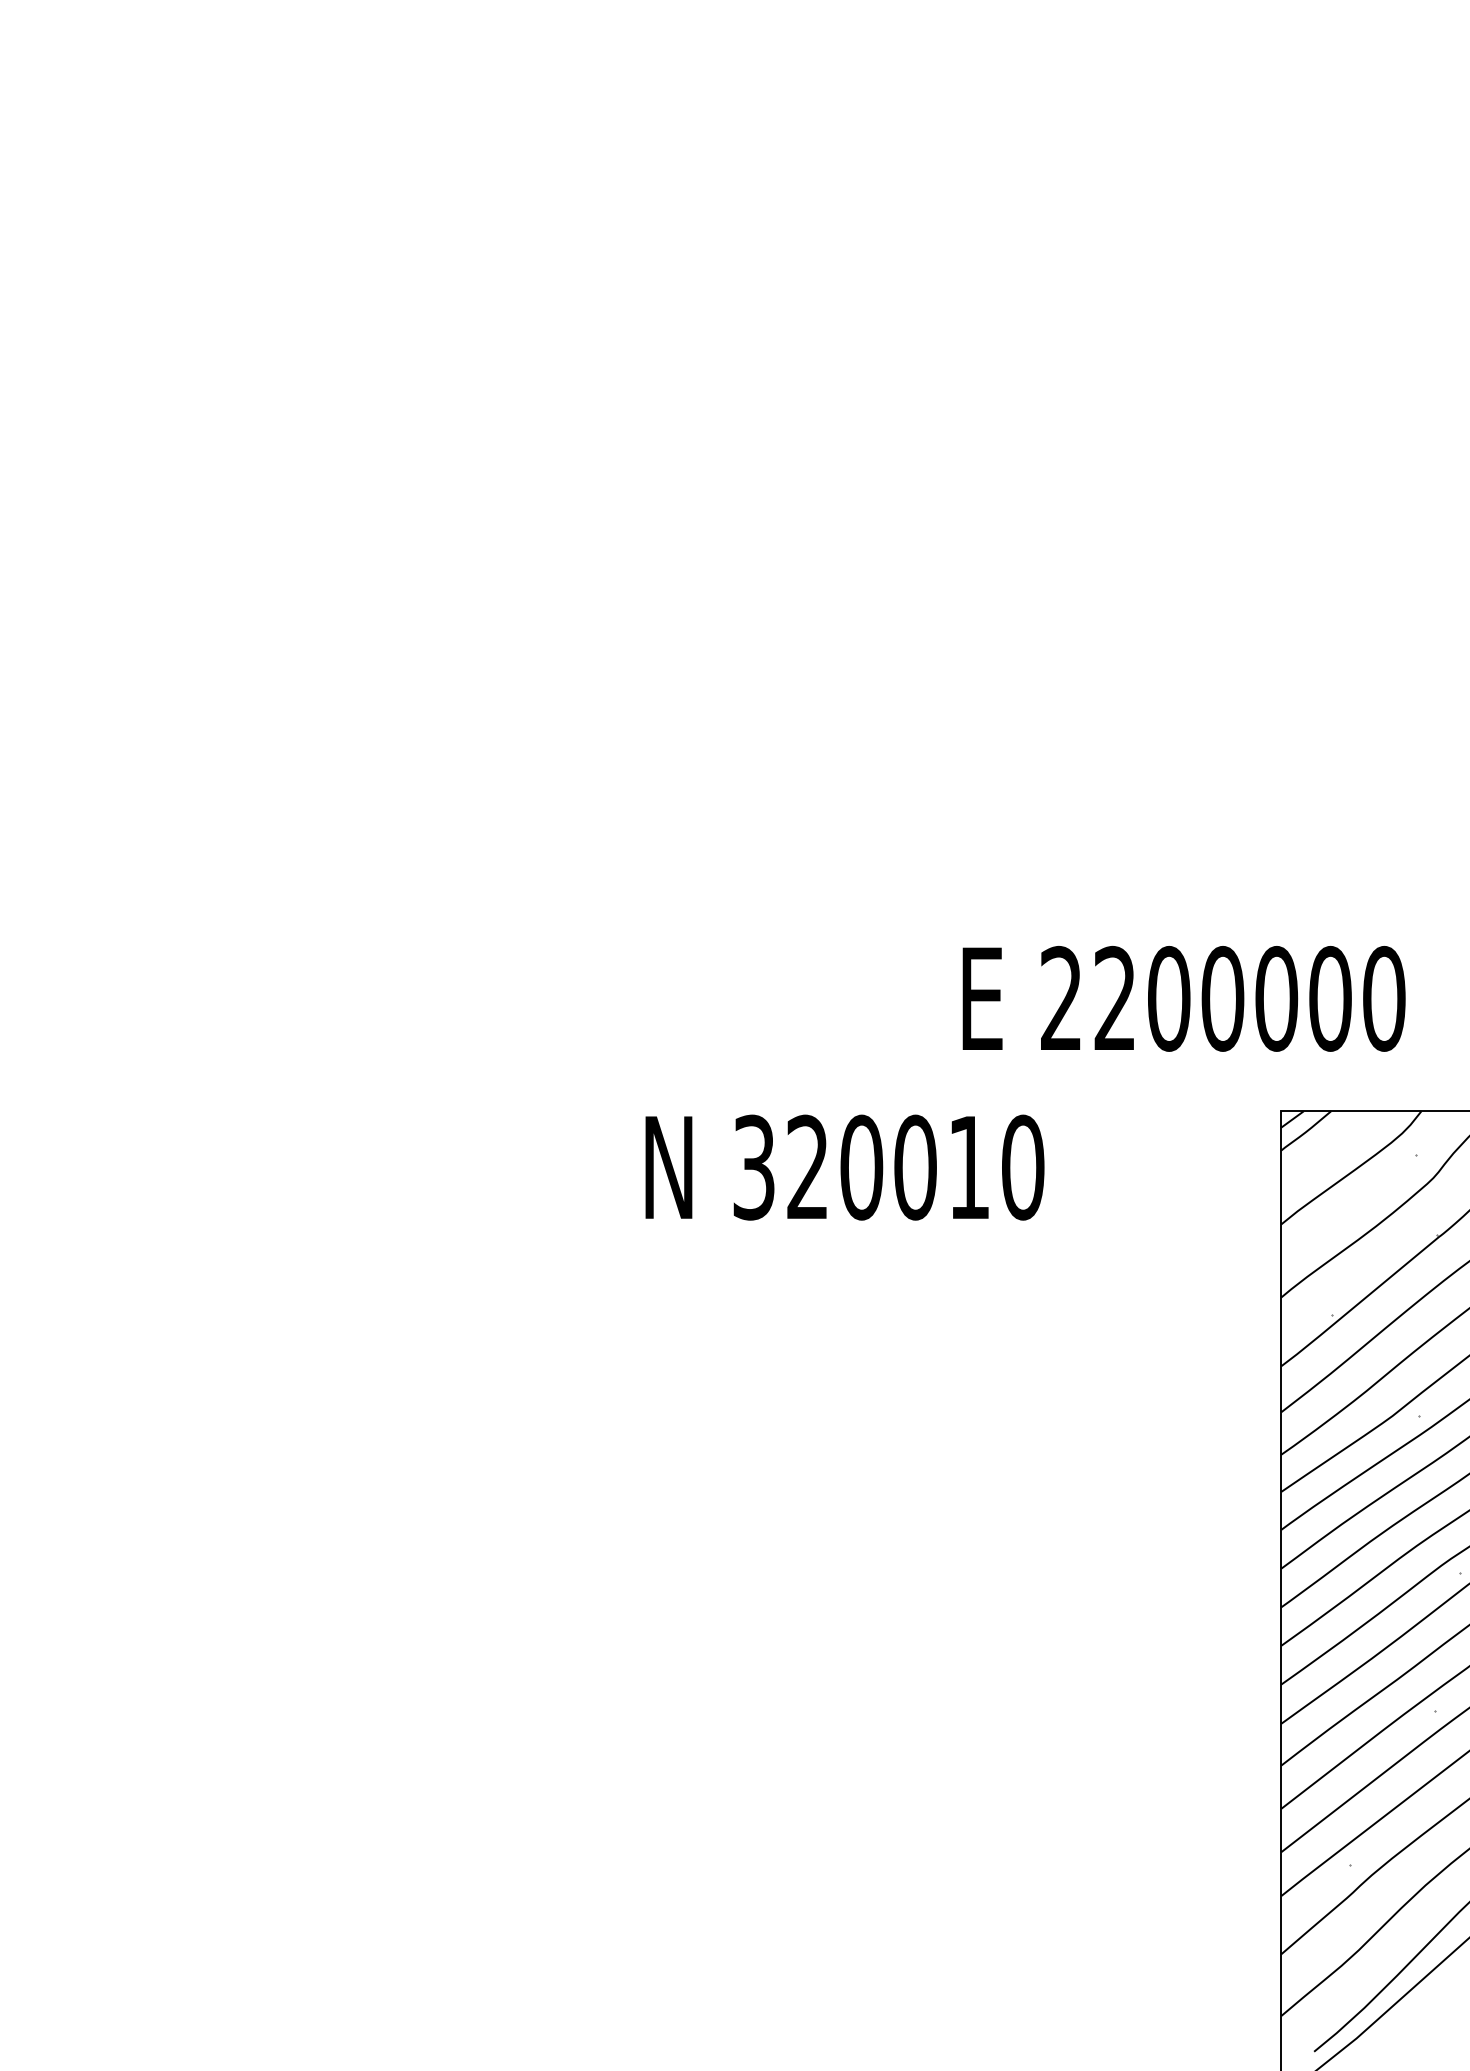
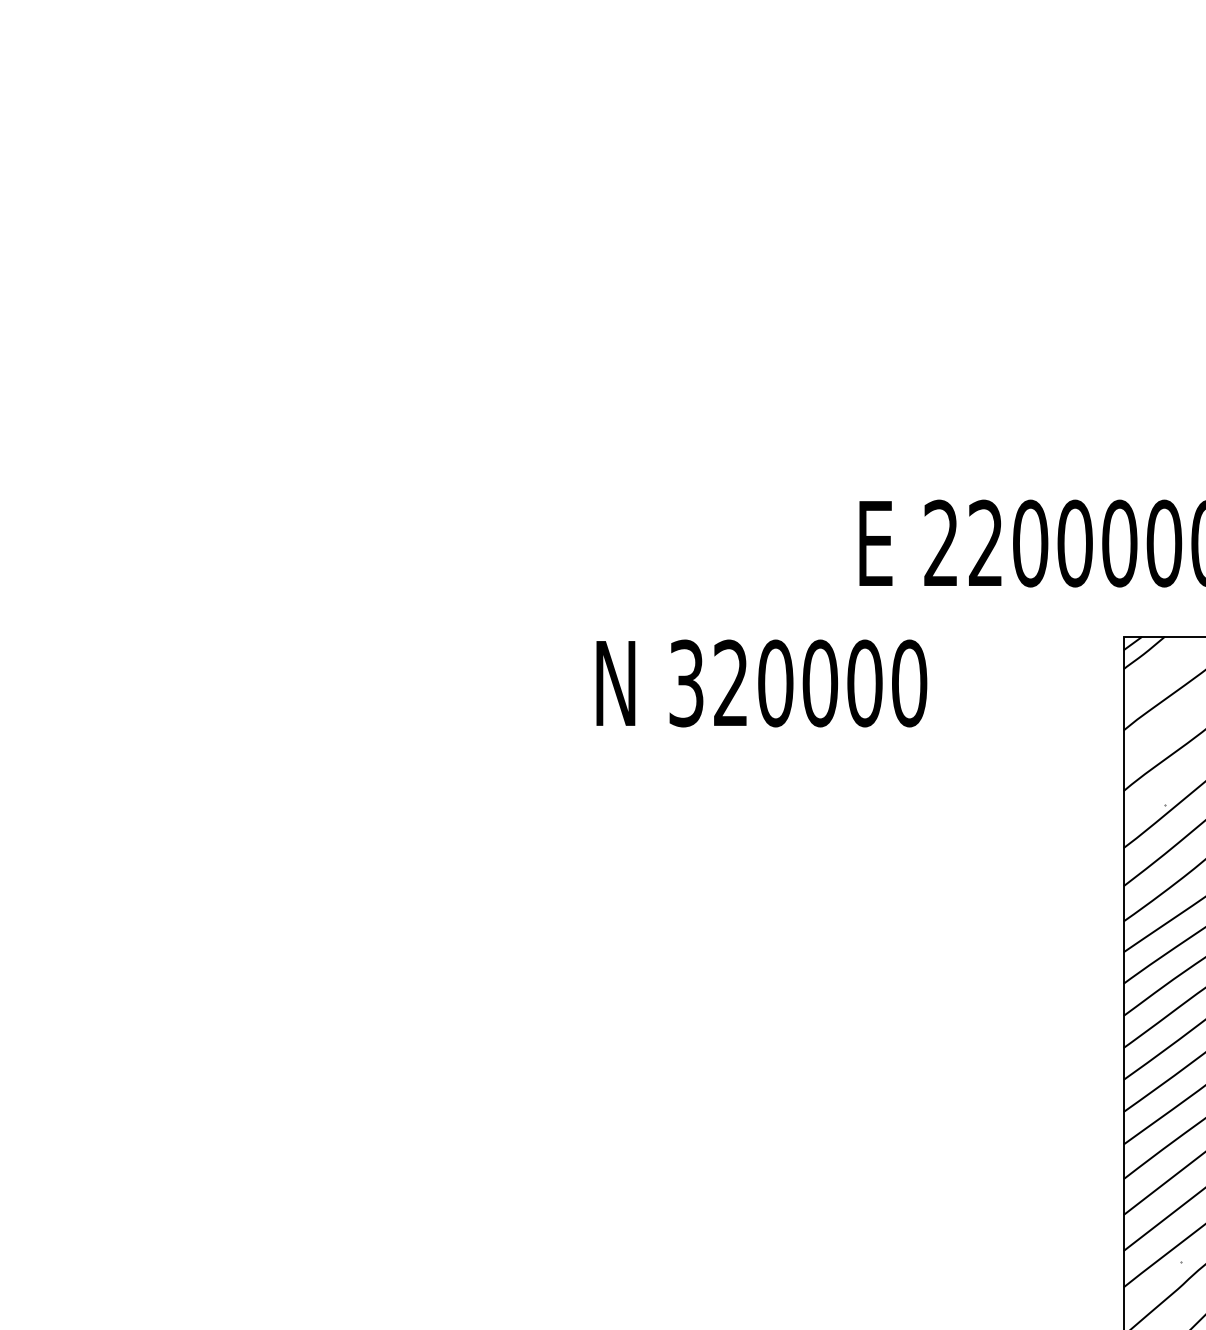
text: (969, 1167) -> (865, 683), 320010 -> 320000

